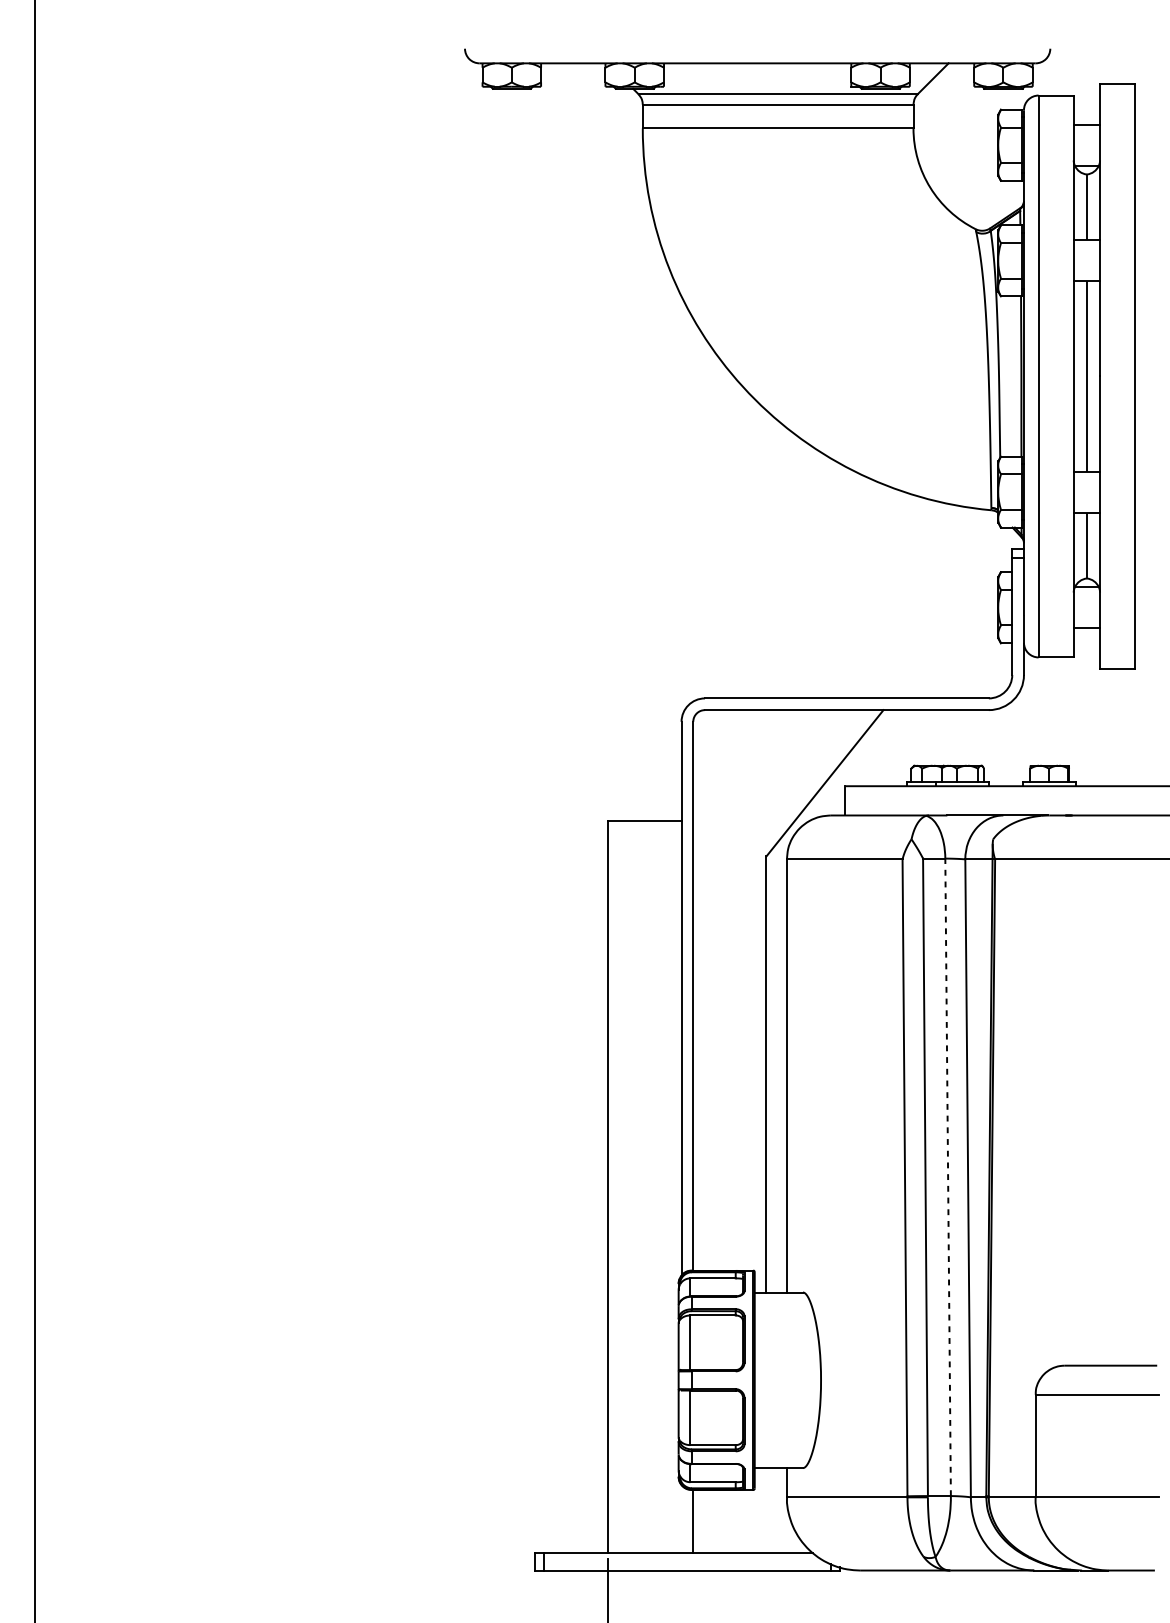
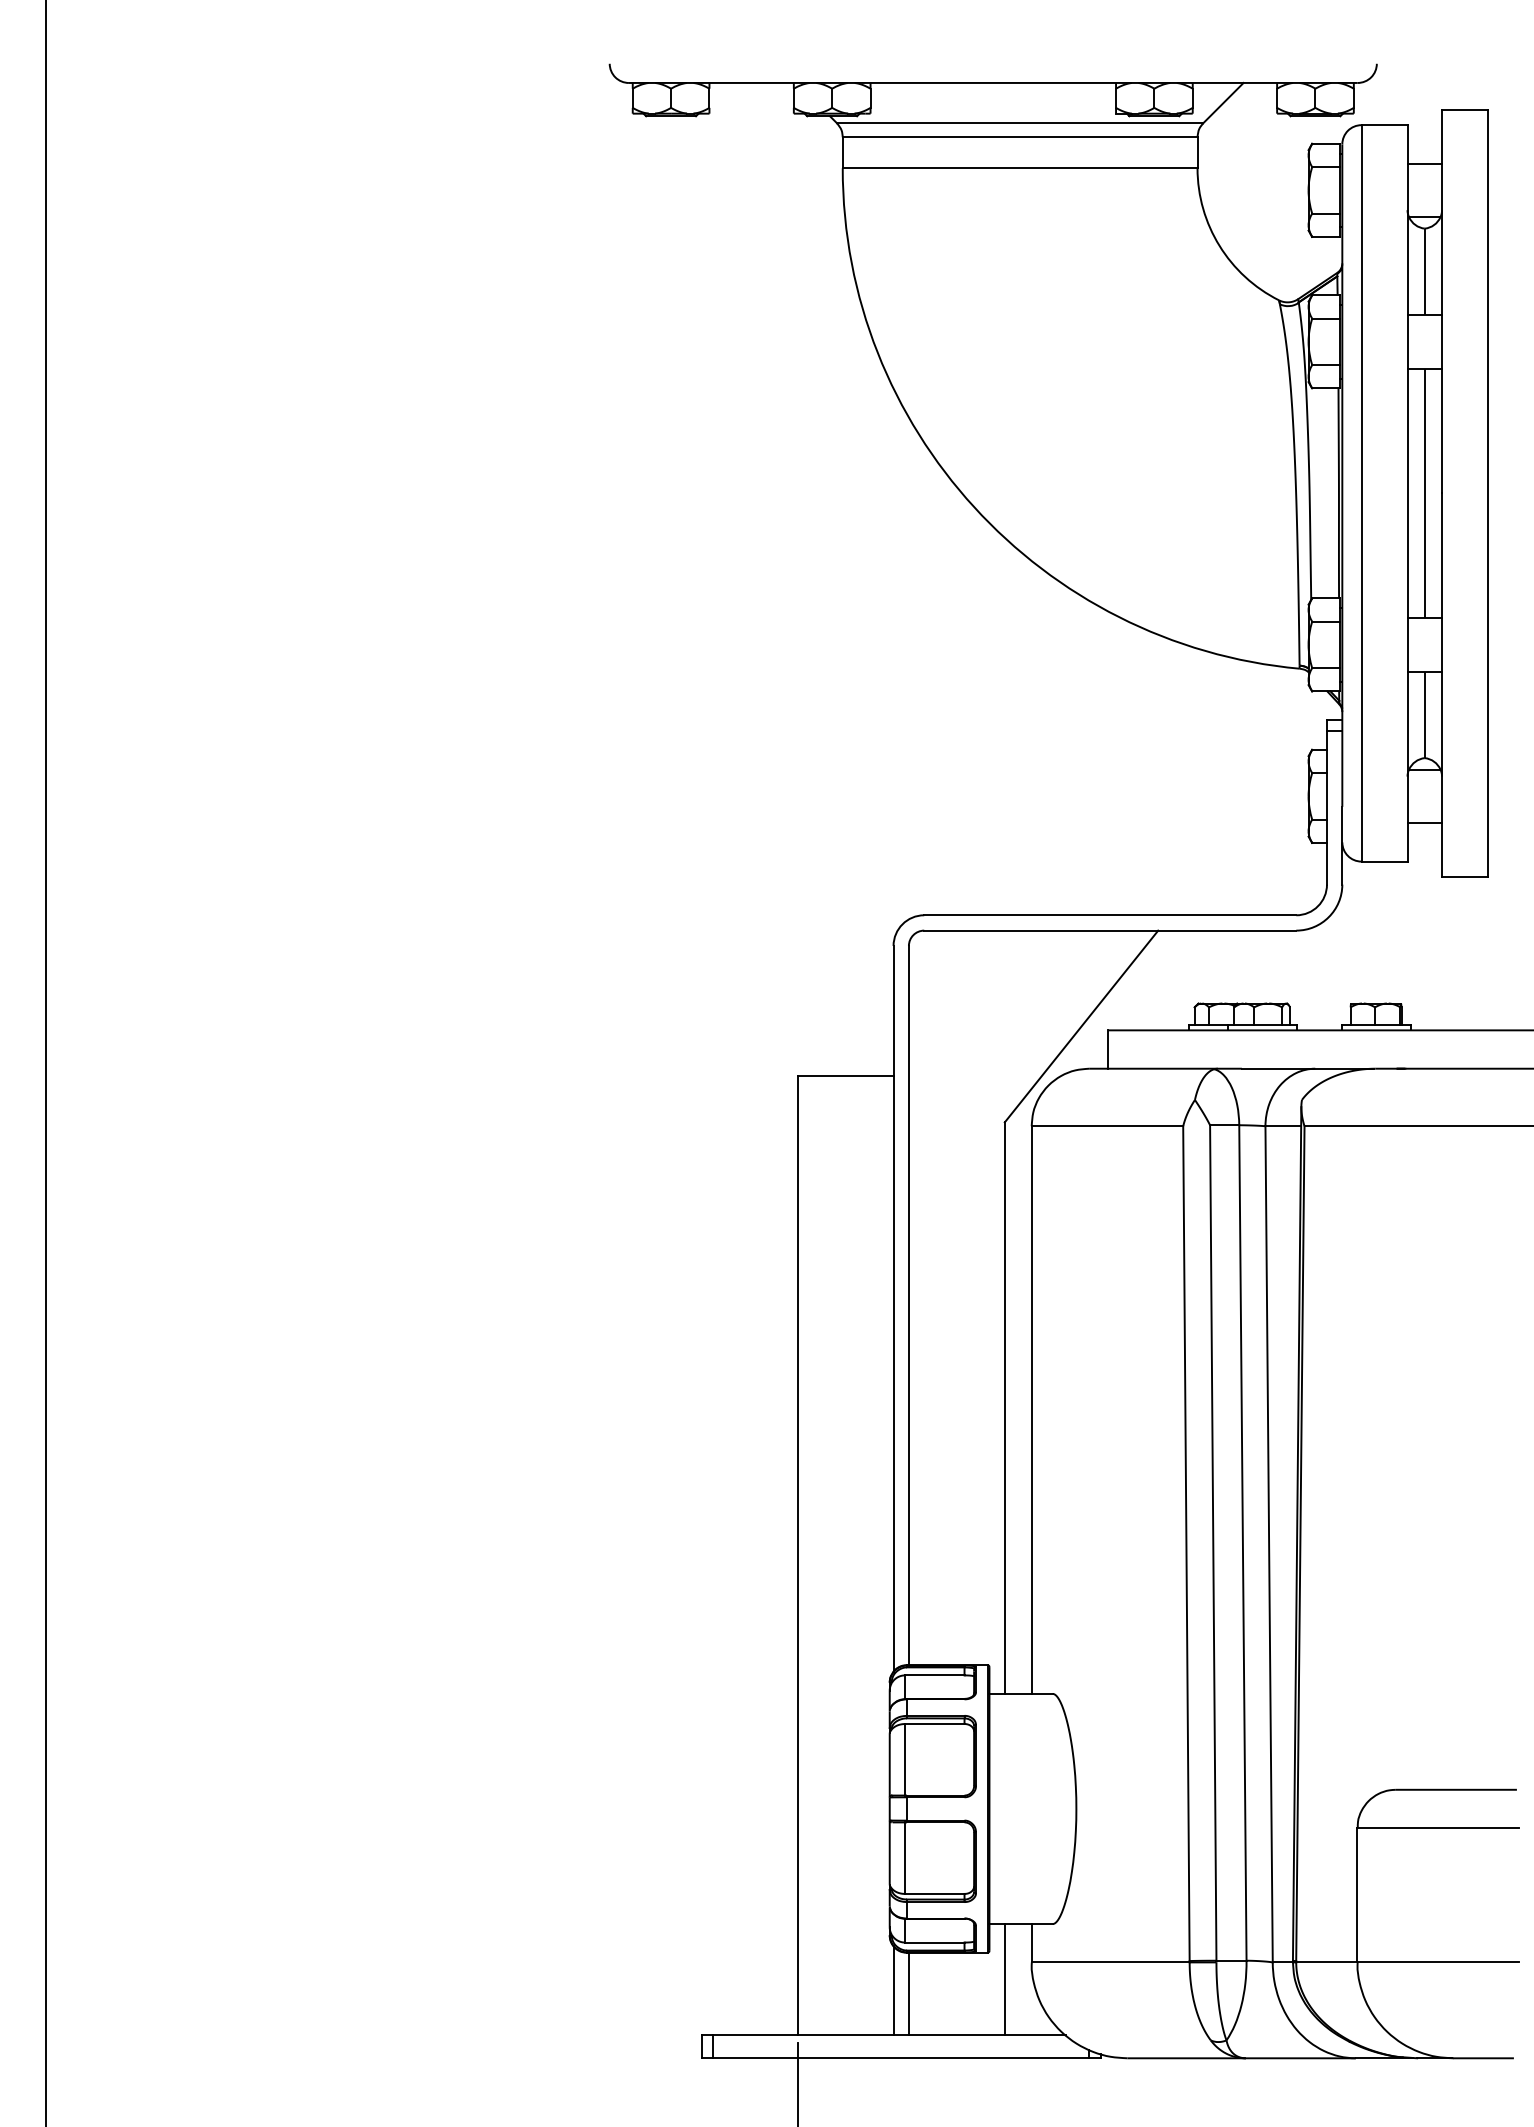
line: (947, 1176) -> (1242, 1542), dashed -> solid
line: (766, 1510) -> (1004, 1979), added
line: (681, 1518) -> (893, 1990), added

